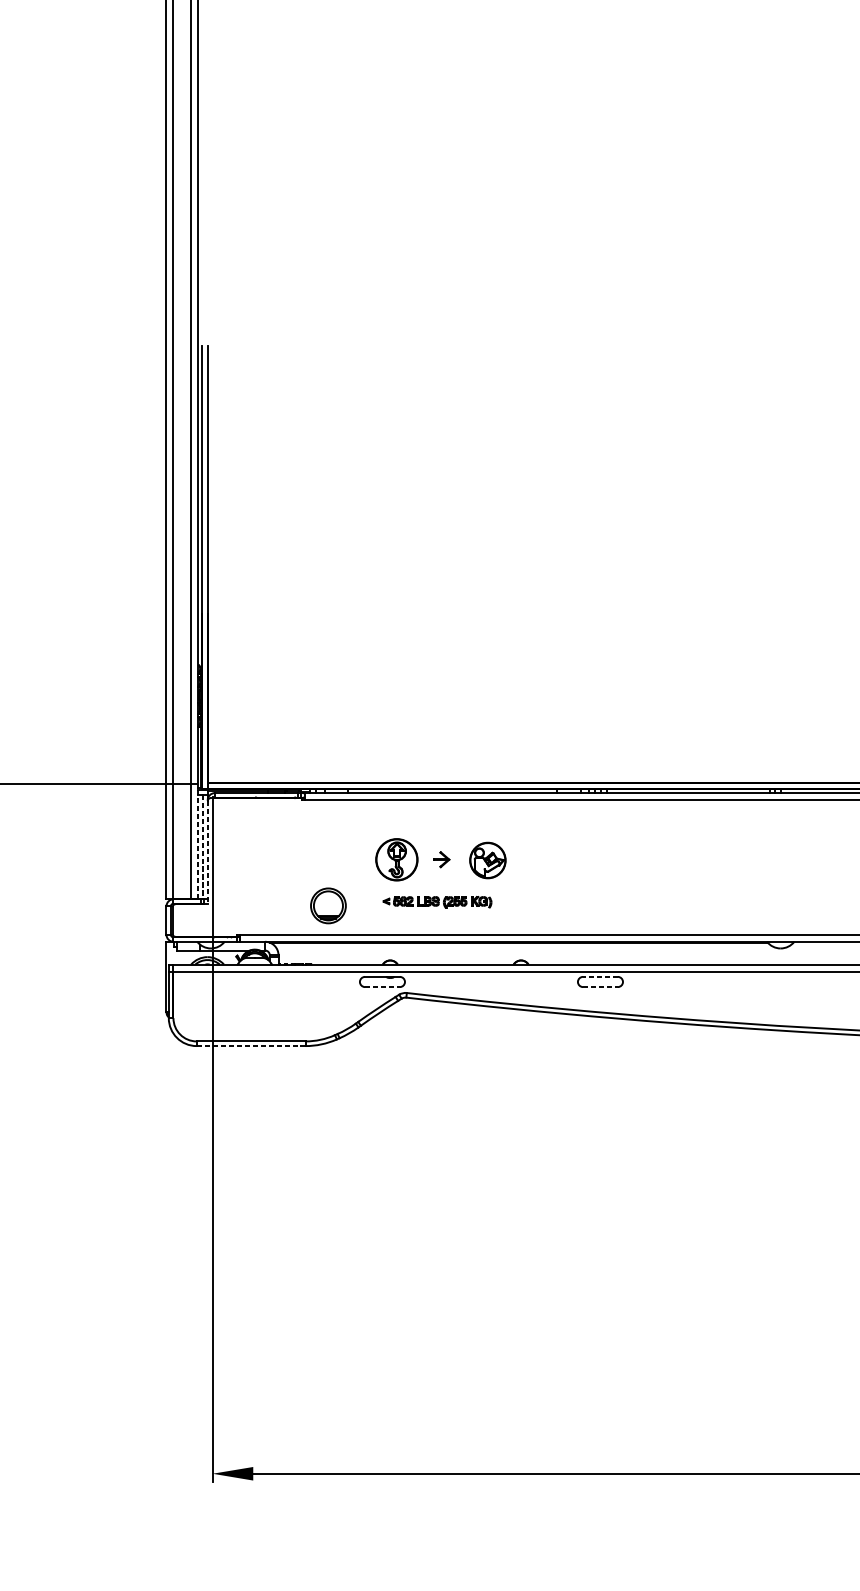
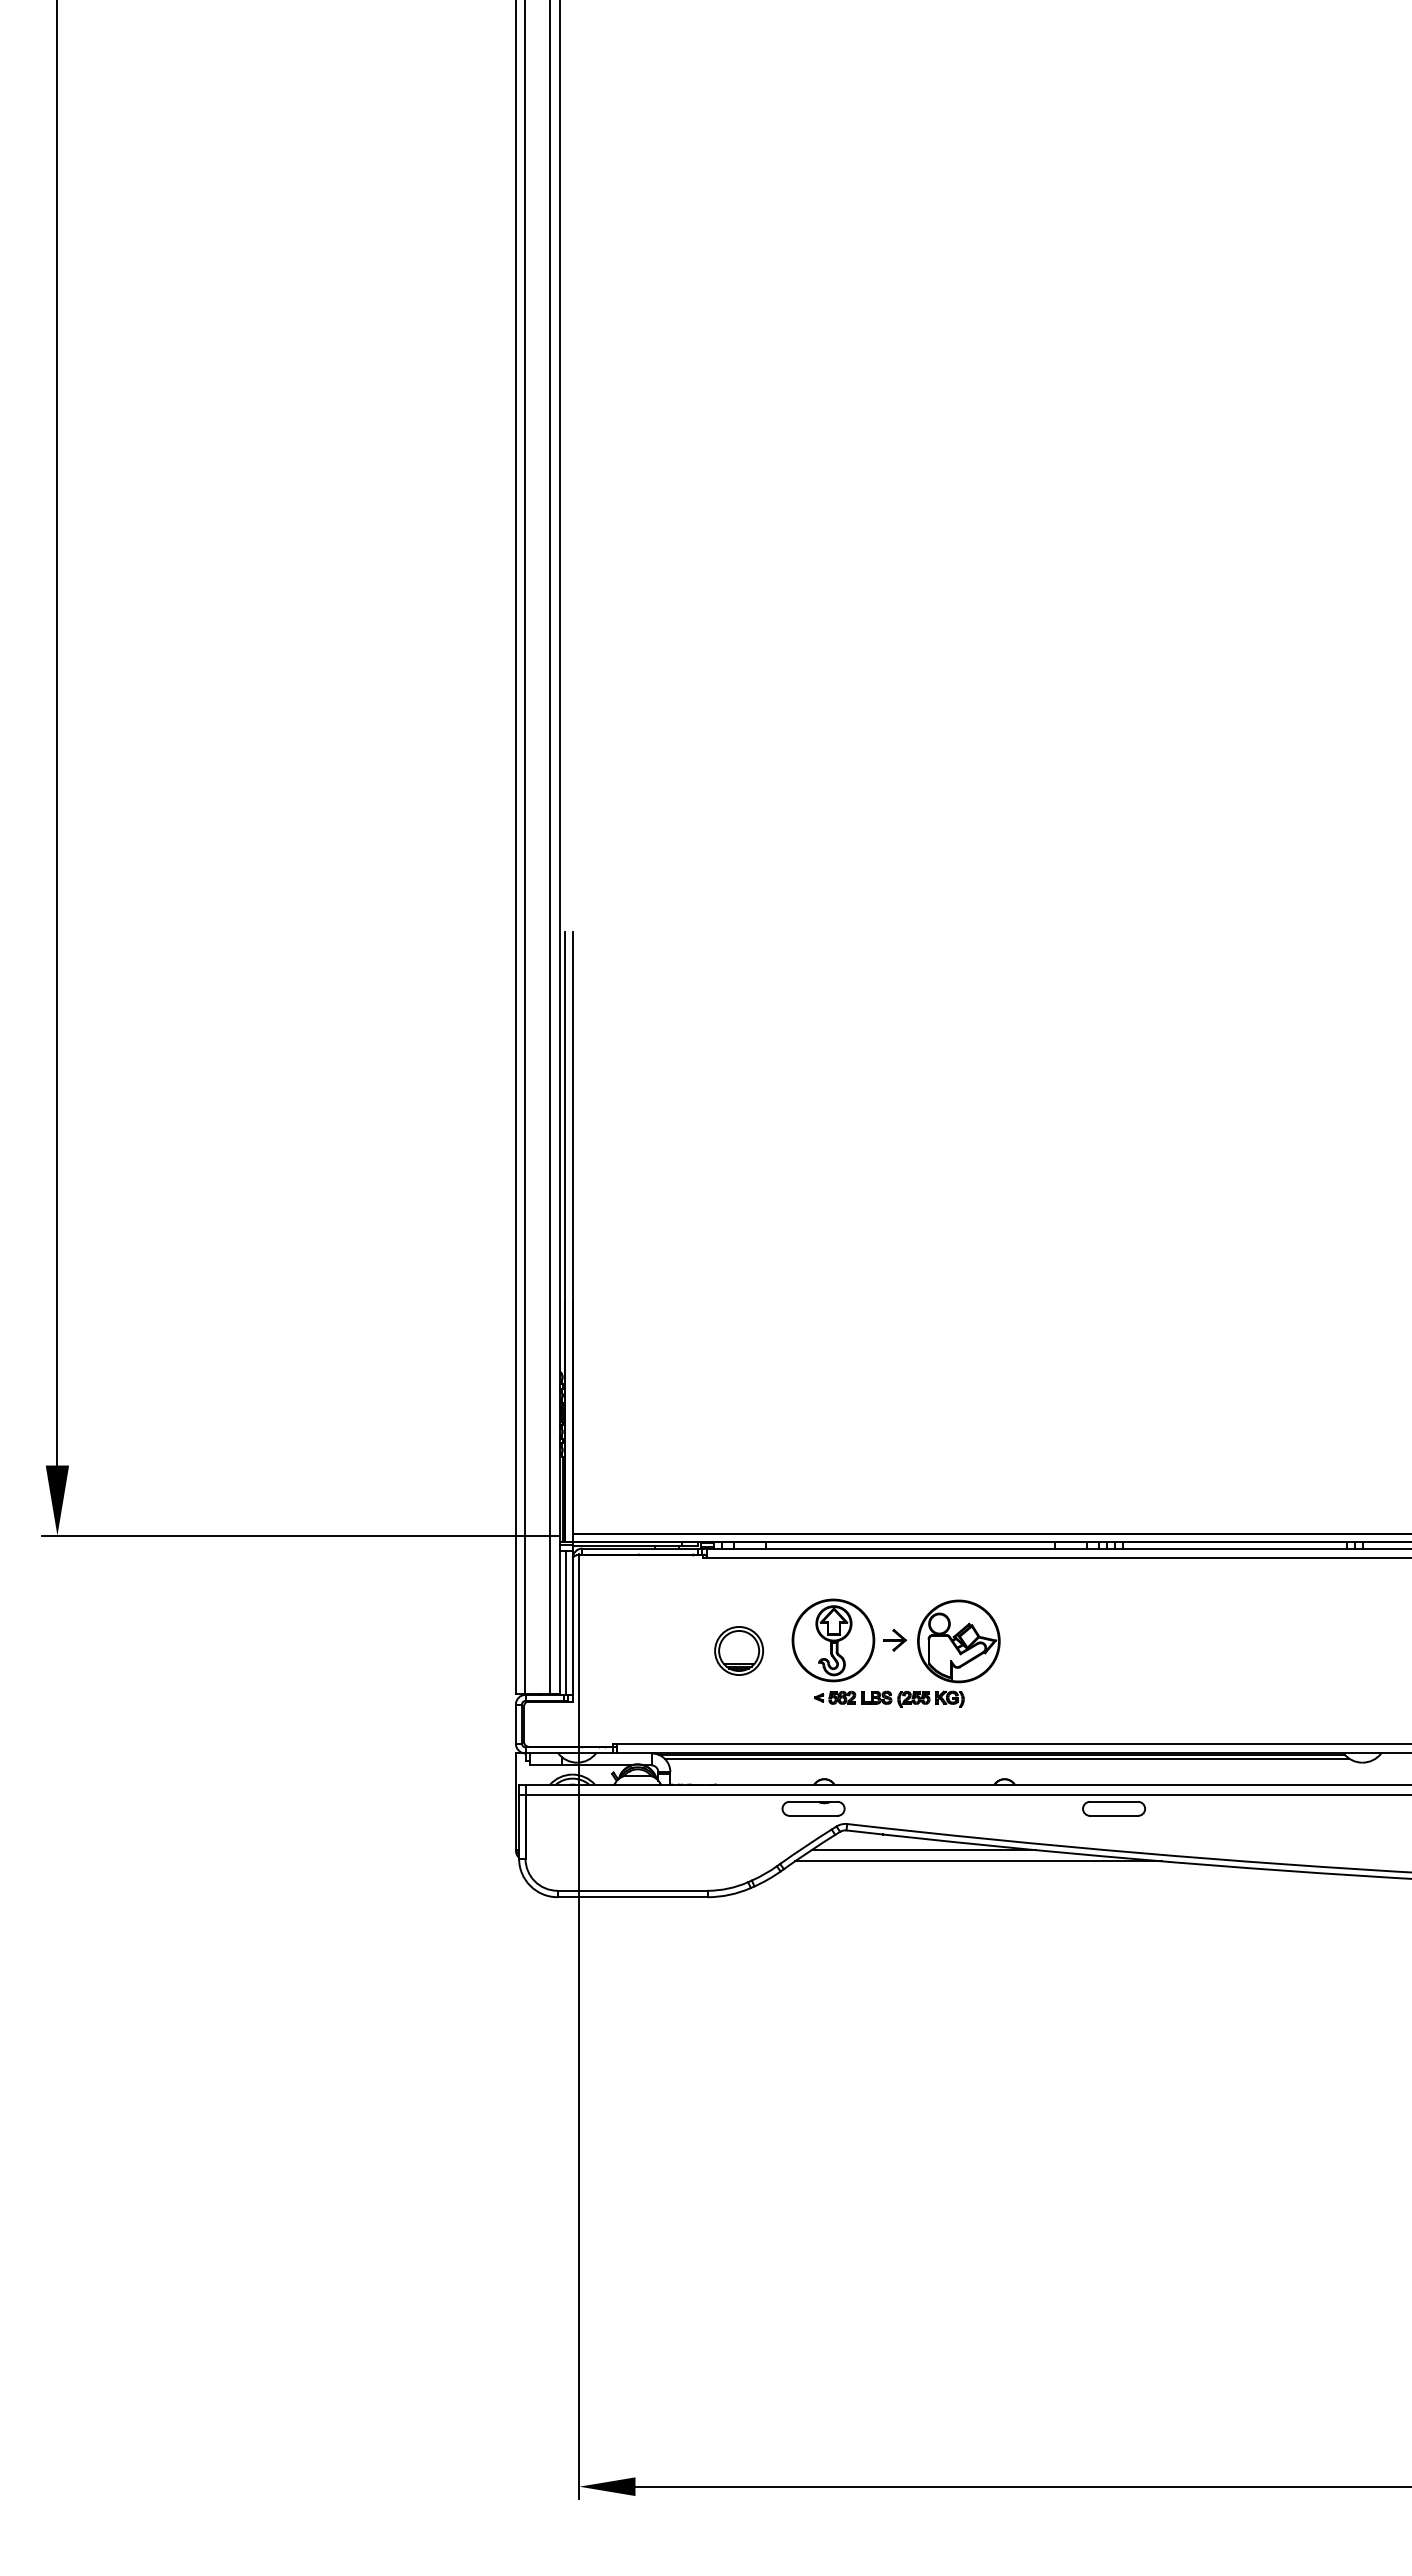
line: (198, 843) -> (559, 1617), dashed -> solid
line: (203, 847) -> (566, 1623), dashed -> solid
line: (207, 853) -> (572, 1631), dashed -> solid
part: (396, 859) -> (833, 1640), size x1.43
part: (487, 860) -> (958, 1641), size x1.67
part: (328, 905) -> (739, 1650), moved
line: (522, 945) -> (1006, 1758), added
line: (600, 976) -> (1113, 1801), dashed -> solid
line: (383, 986) -> (814, 1815), dashed -> solid
line: (600, 986) -> (1114, 1815), dashed -> solid
line: (462, 1012) -> (923, 1850), added
line: (502, 1020) -> (978, 1861), added
line: (251, 1046) -> (632, 1897), dashed -> solid

